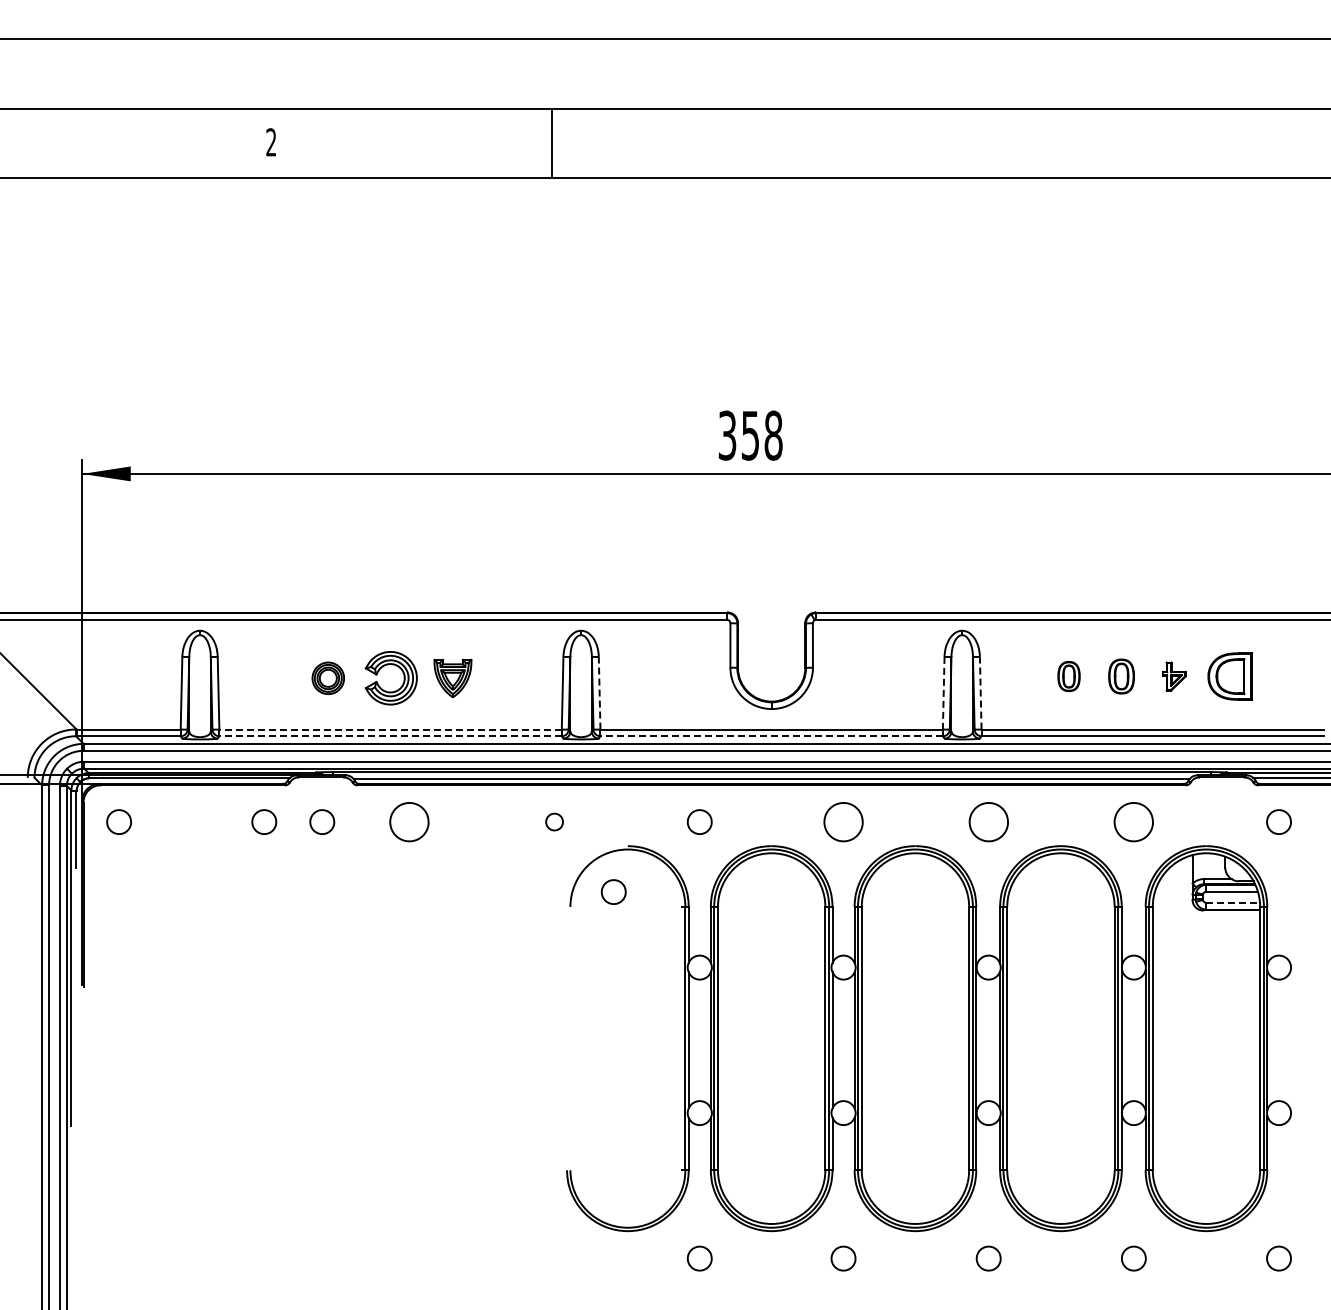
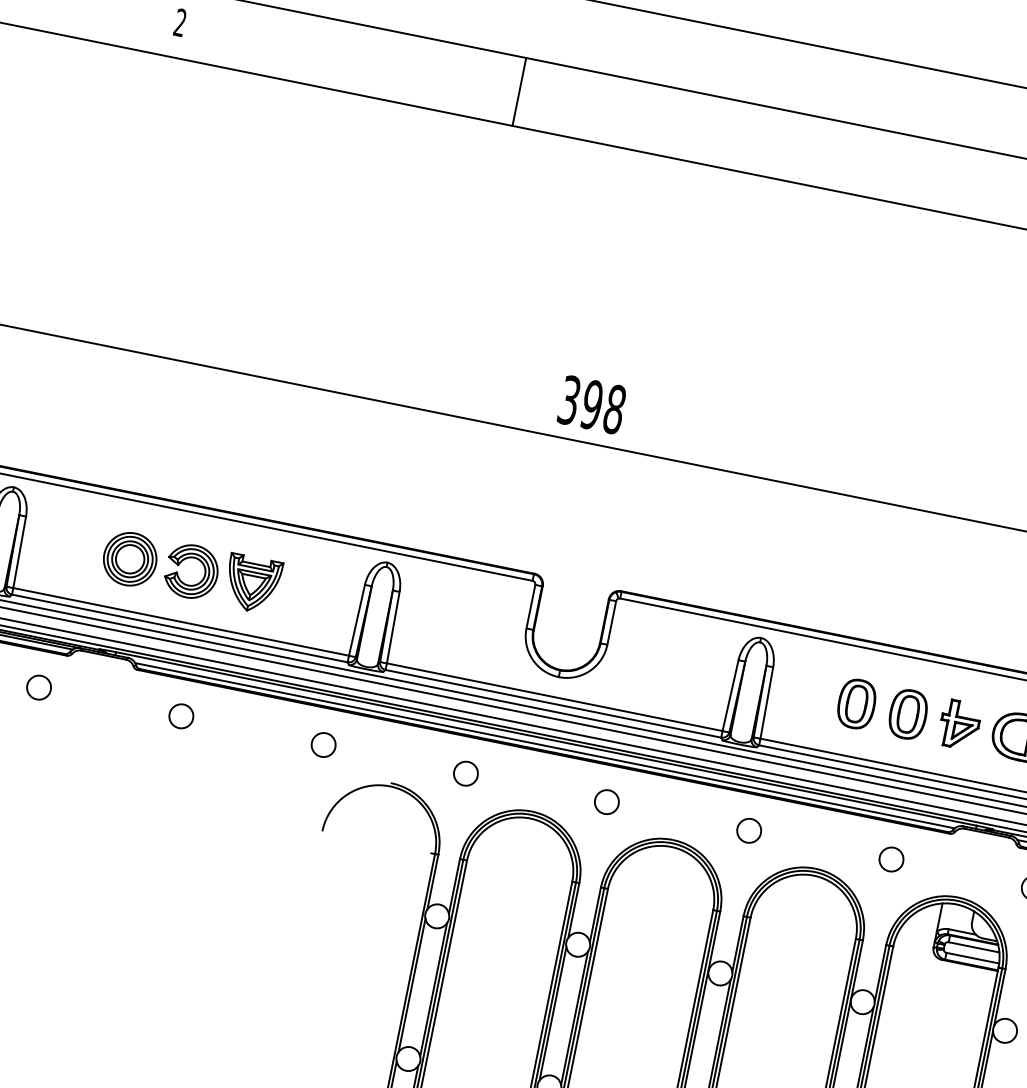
line: (552, 142) -> (519, 91), moved
text: (750, 435) -> (592, 404), 358 -> 398
part: (1068, 676) -> (856, 703), size x1.67
part: (1121, 676) -> (908, 714), size x1.43
part: (1174, 676) -> (960, 724), size x1.67
part: (328, 678) -> (130, 559), size x1.67
part: (452, 678) -> (251, 584), size x1.43
line: (599, 692) -> (393, 626), dashed -> solid
line: (980, 692) -> (766, 702), dashed -> solid
line: (943, 693) -> (730, 695), dashed -> solid
line: (390, 729) -> (181, 621), dashed -> solid
line: (390, 736) -> (179, 628), dashed -> solid
line: (771, 736) -> (553, 703), dashed -> solid
part: (322, 821) -> (96, 698), removed
part: (409, 821) -> (181, 715), size x0.62
part: (554, 821) -> (323, 744), size x1.43
part: (843, 821) -> (606, 801), size x0.62
part: (988, 821) -> (749, 830), size x0.62
part: (1133, 821) -> (891, 858), size x0.62
part: (613, 891) -> (367, 824), removed
line: (1233, 902) -> (973, 958), dashed -> solid

